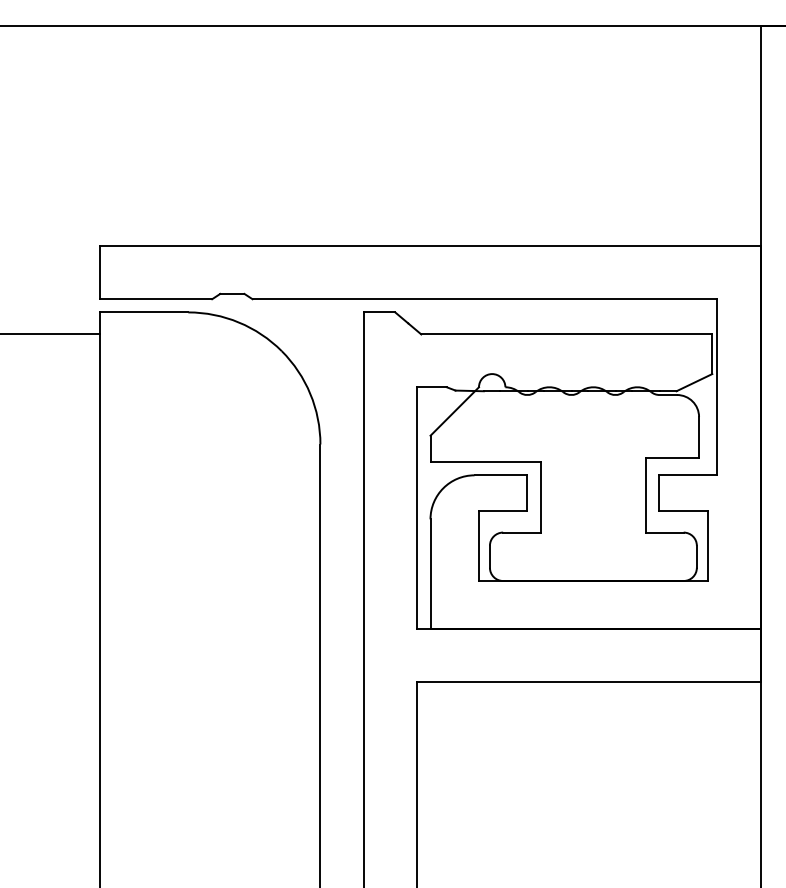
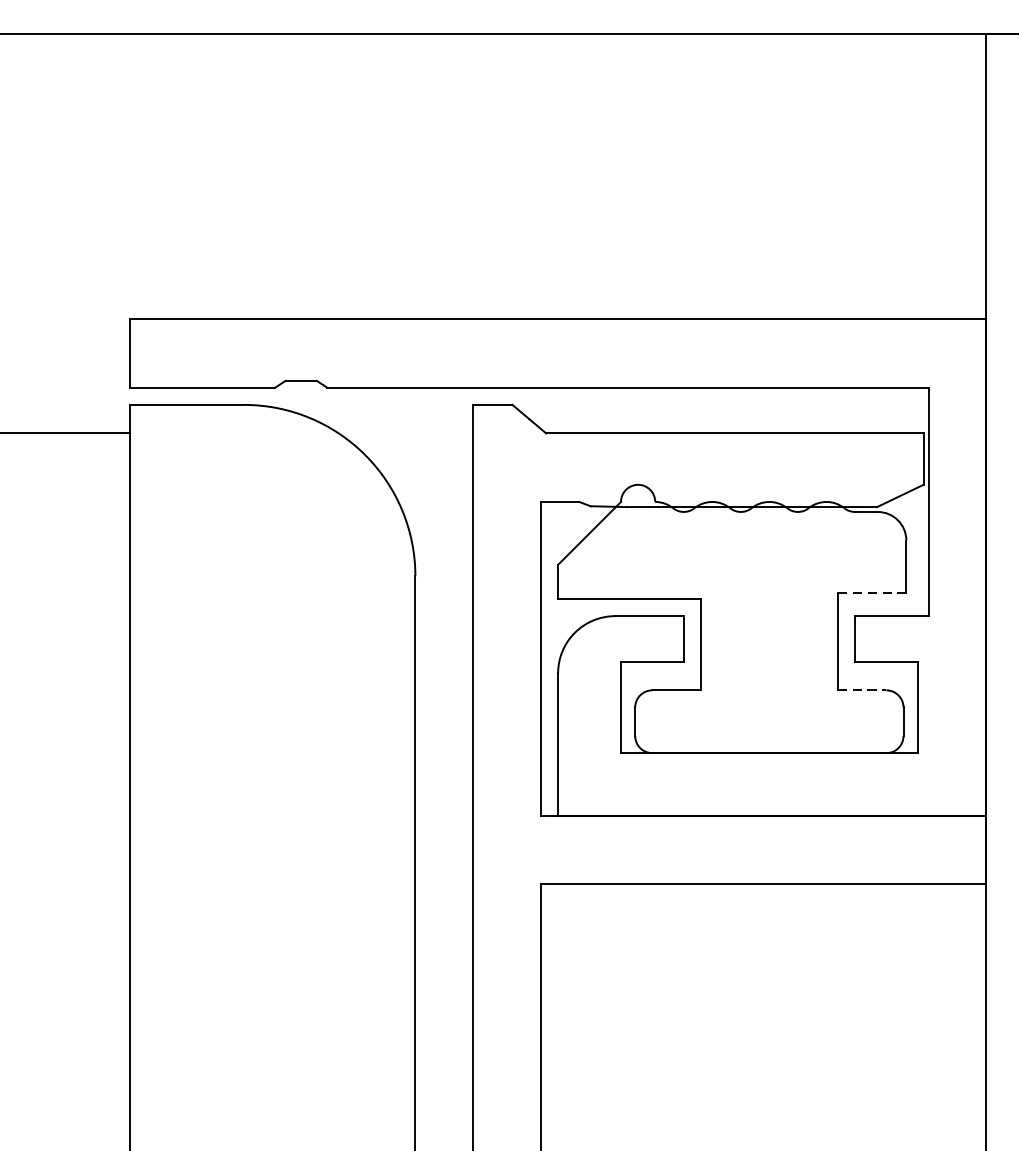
line: (672, 457) -> (871, 593), solid -> dashed
line: (664, 532) -> (861, 690), solid -> dashed

